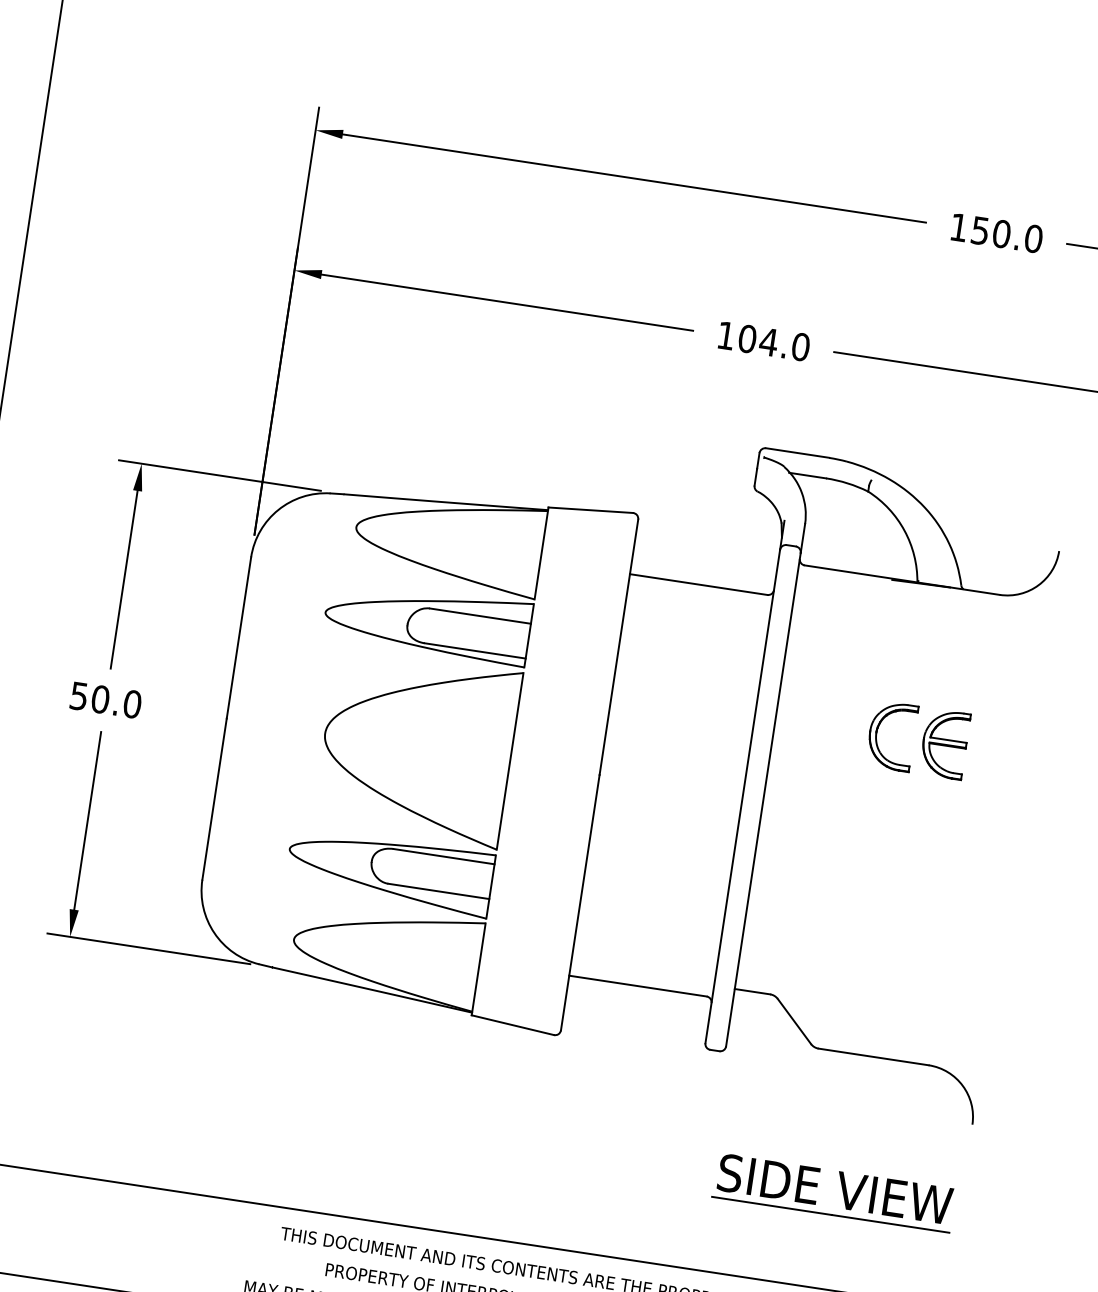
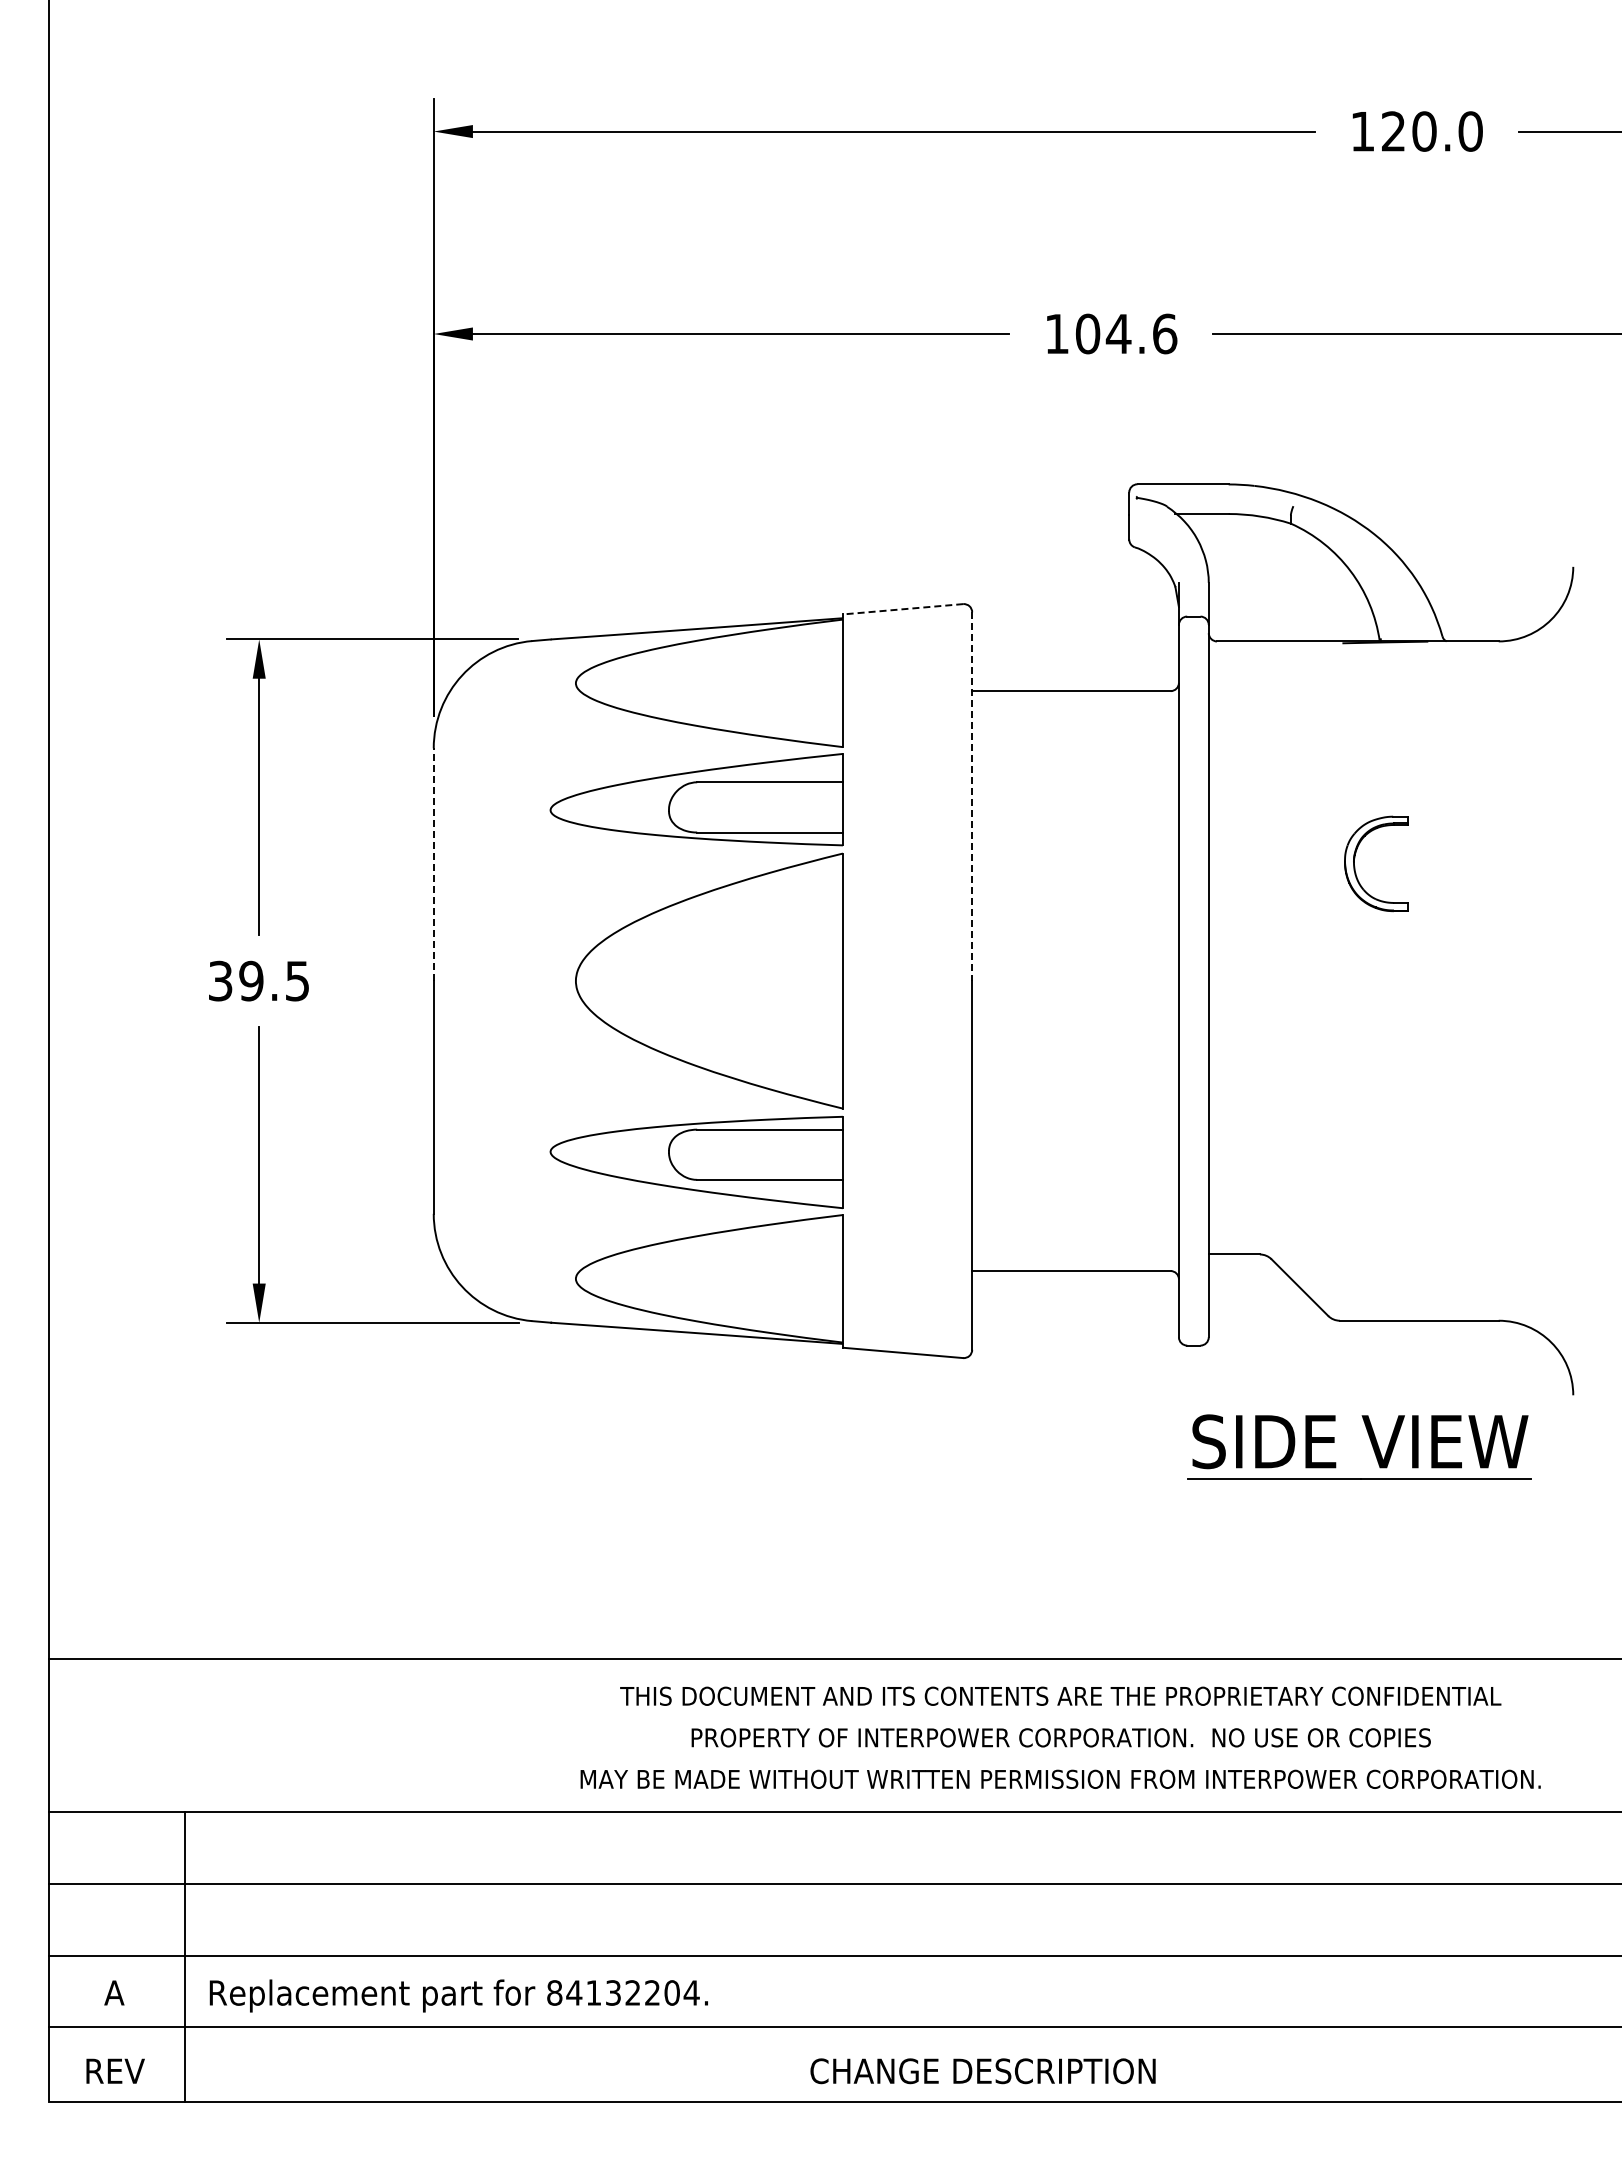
text: (980, 230) -> (1393, 131), 150.0 -> 120.0
text: (801, 346) -> (1165, 333), 104.0 -> 104.6
line: (590, 510) -> (902, 609), solid -> dashed
line: (238, 637) -> (433, 864), solid -> dashed
line: (619, 647) -> (972, 797), solid -> dashed
text: (106, 699) -> (259, 980), 50.0 -> 39.5
part: (944, 743) -> (1452, 863), removed
part: (842, 1190) -> (1370, 1441), moved

